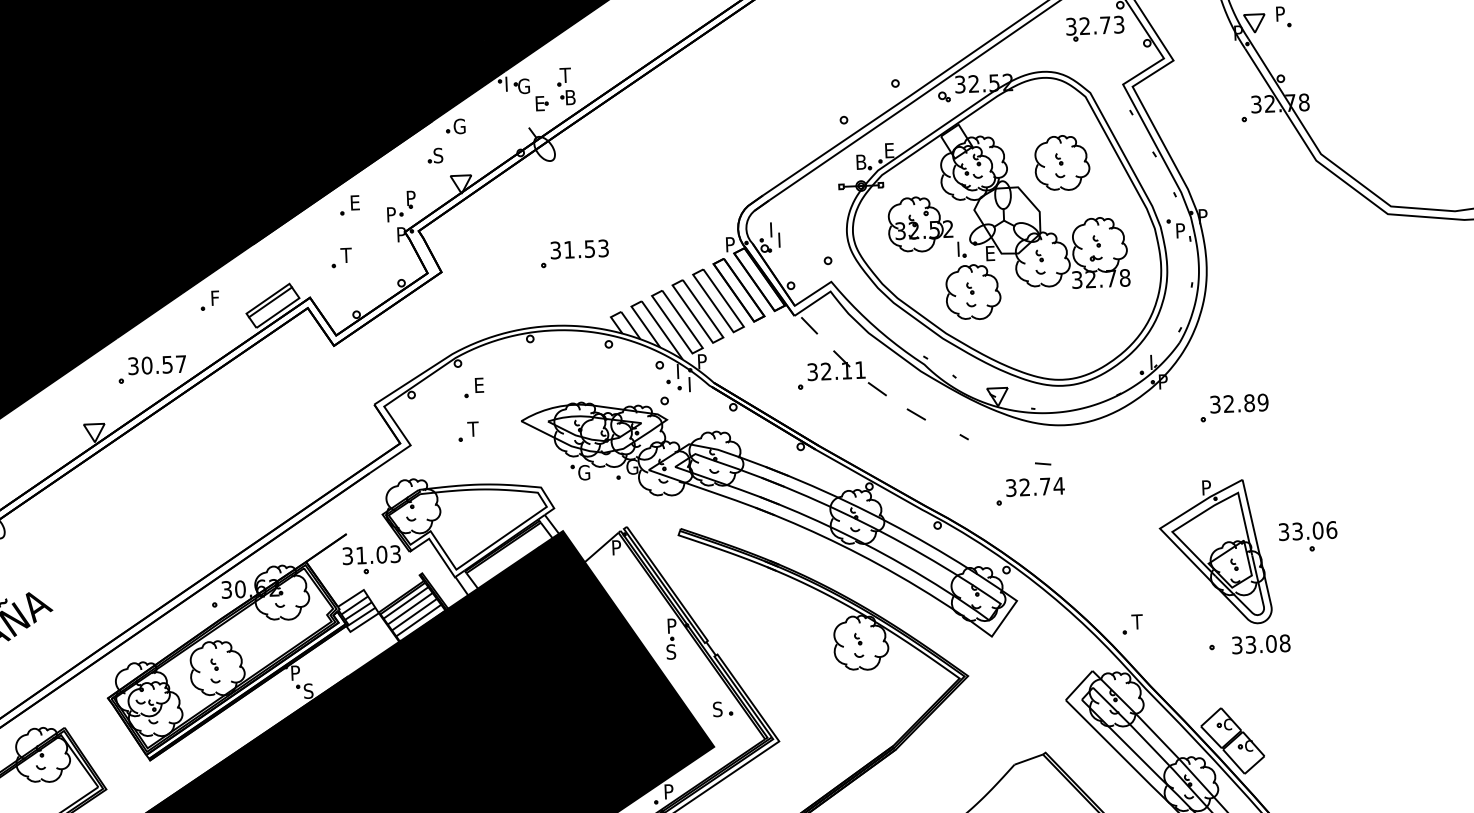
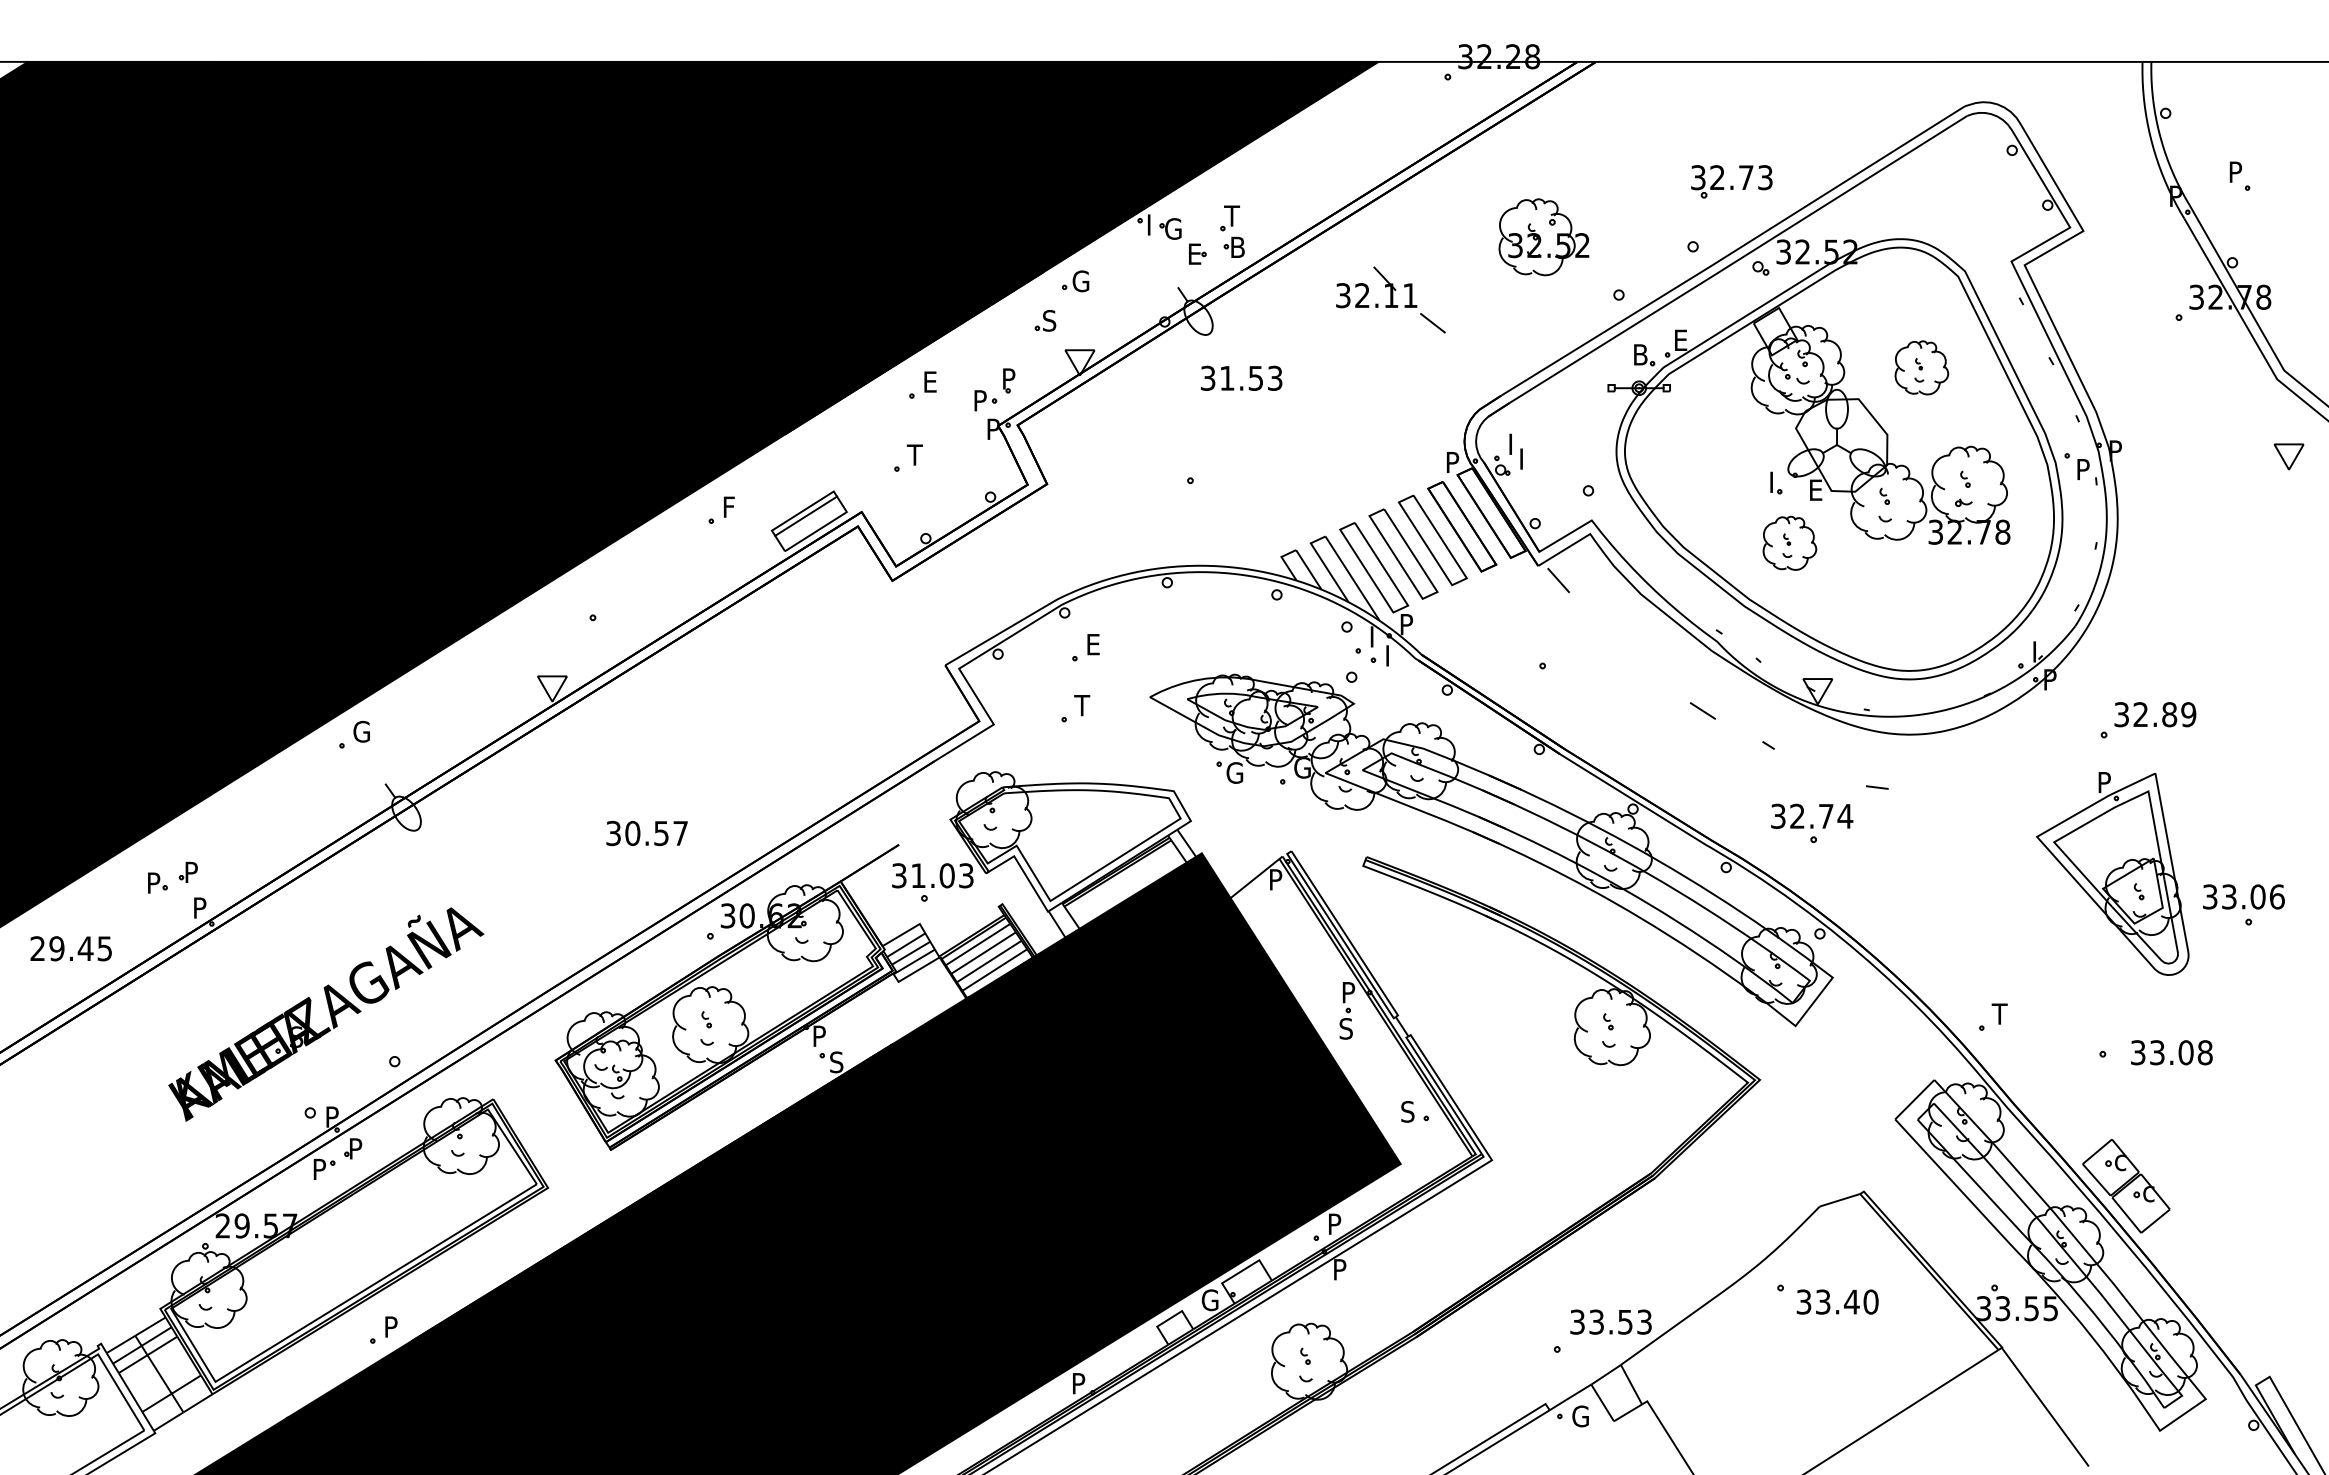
part: (1254, 23) -> (2288, 456), moved
part: (1095, 28) -> (1731, 181), moved
part: (1062, 162) -> (1921, 367), size x0.7
part: (920, 224) -> (1543, 237), moved
text: (579, 248) -> (1241, 377), moved
part: (973, 292) -> (1789, 543), size x0.7
text: (156, 365) -> (646, 833), moved
part: (846, 373) -> (1390, 299), moved
text: (1035, 486) -> (1812, 815), moved
part: (1214, 552) -> (2112, 873), moved

